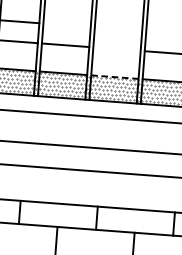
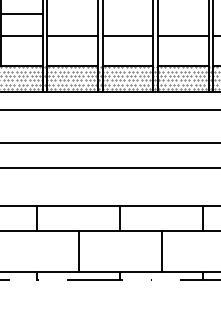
line: (116, 48) -> (127, 35), added
line: (115, 77) -> (128, 66), dashed -> solid

